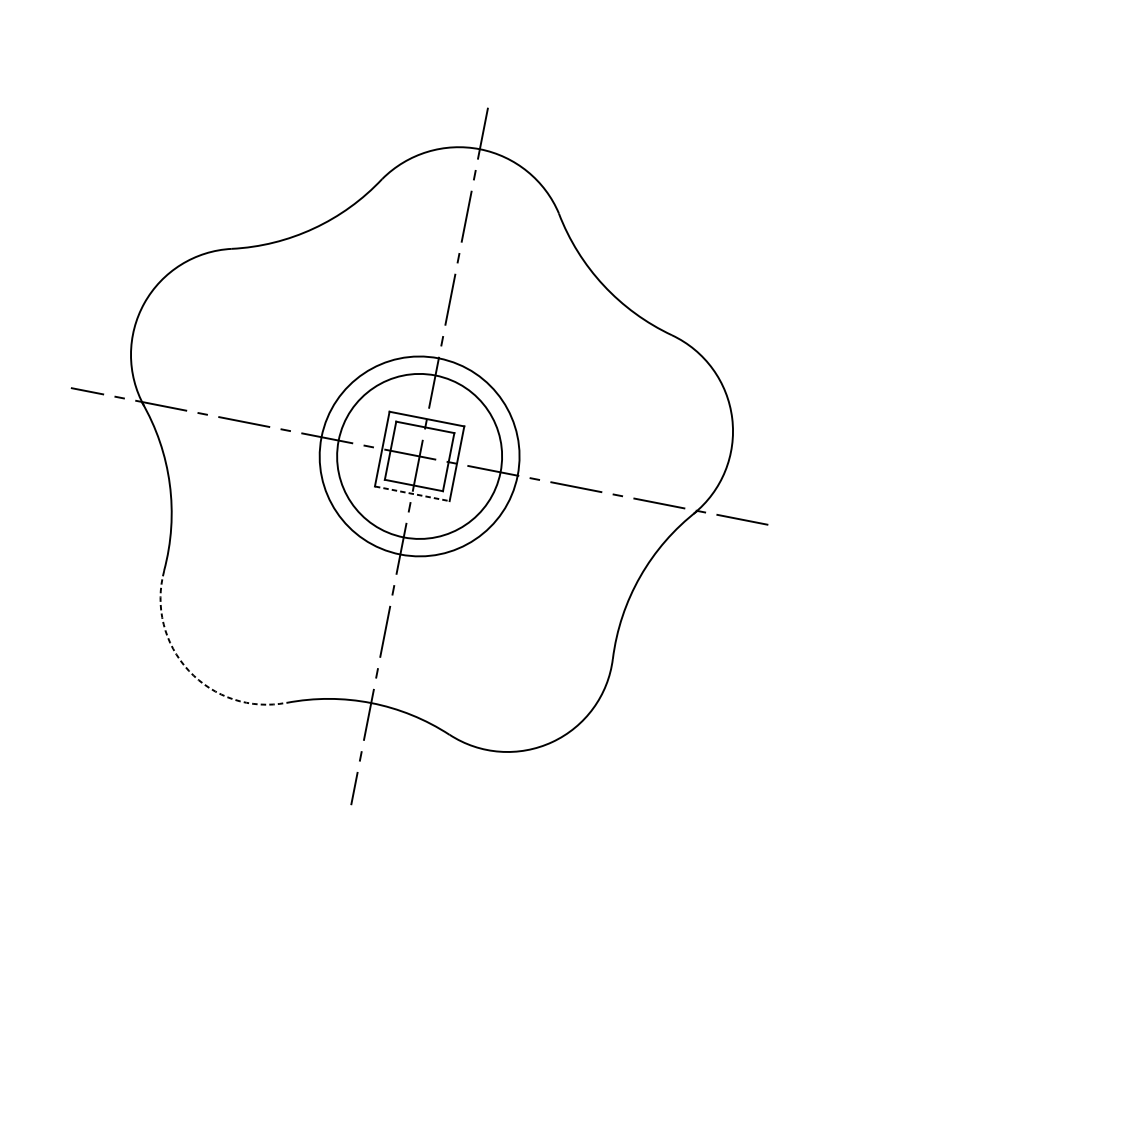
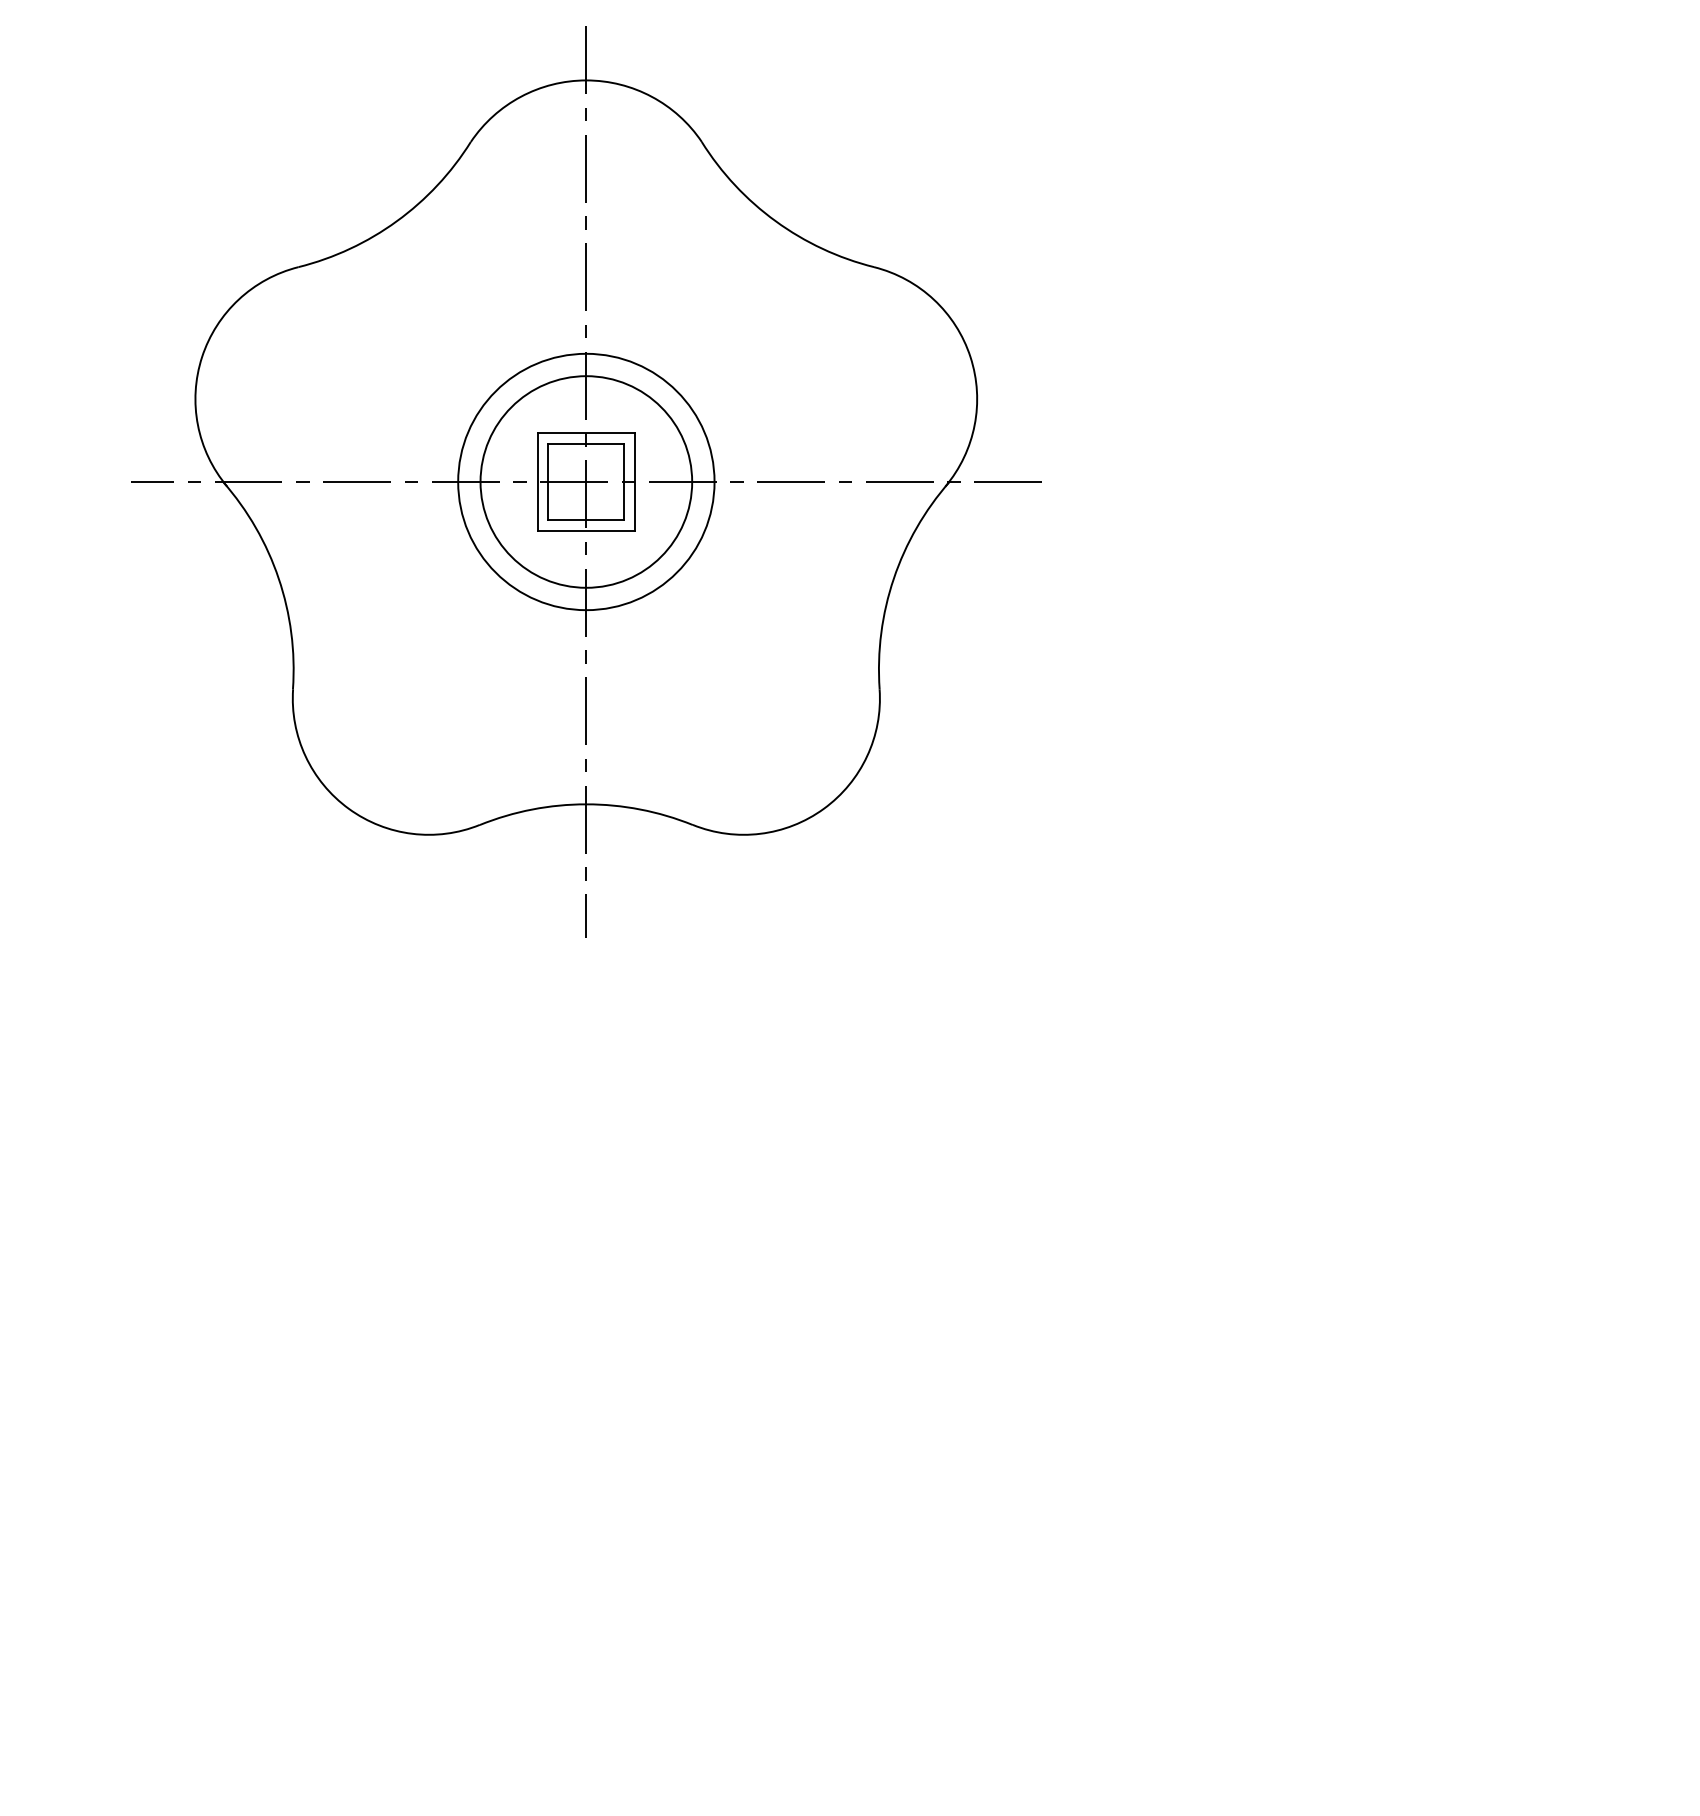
line: (412, 493) -> (586, 530), dashed -> solid
arc: (188, 670) -> (348, 808), dashed -> solid

